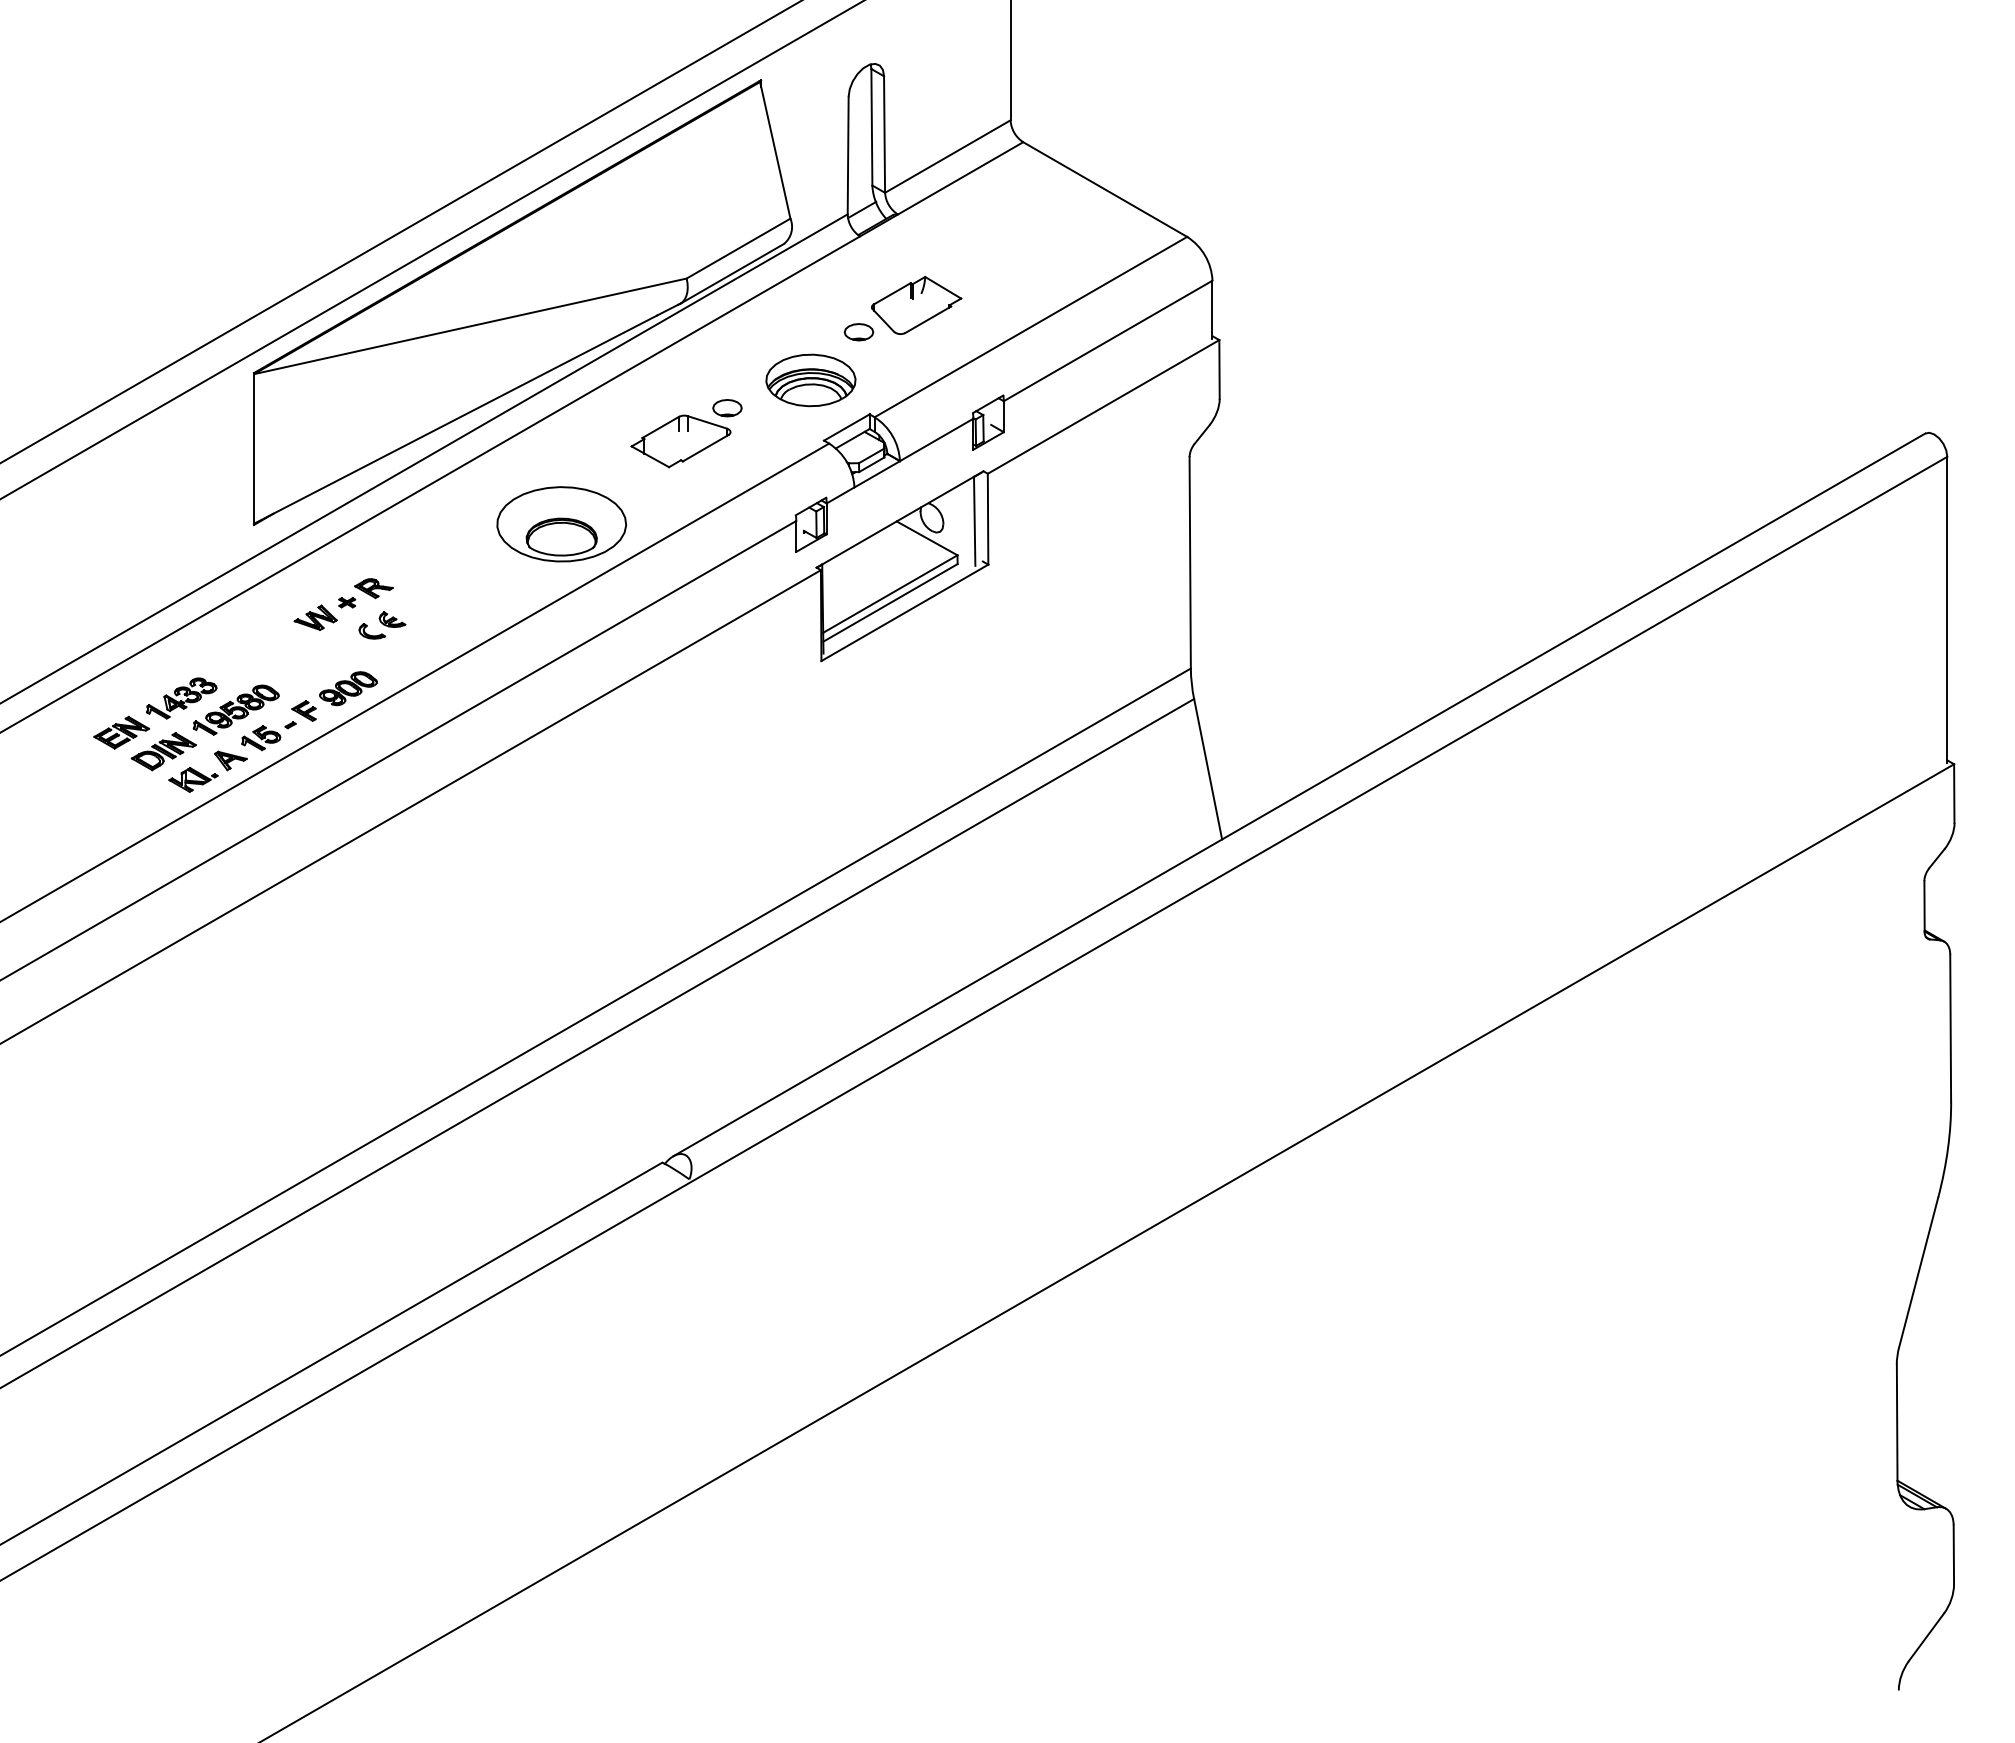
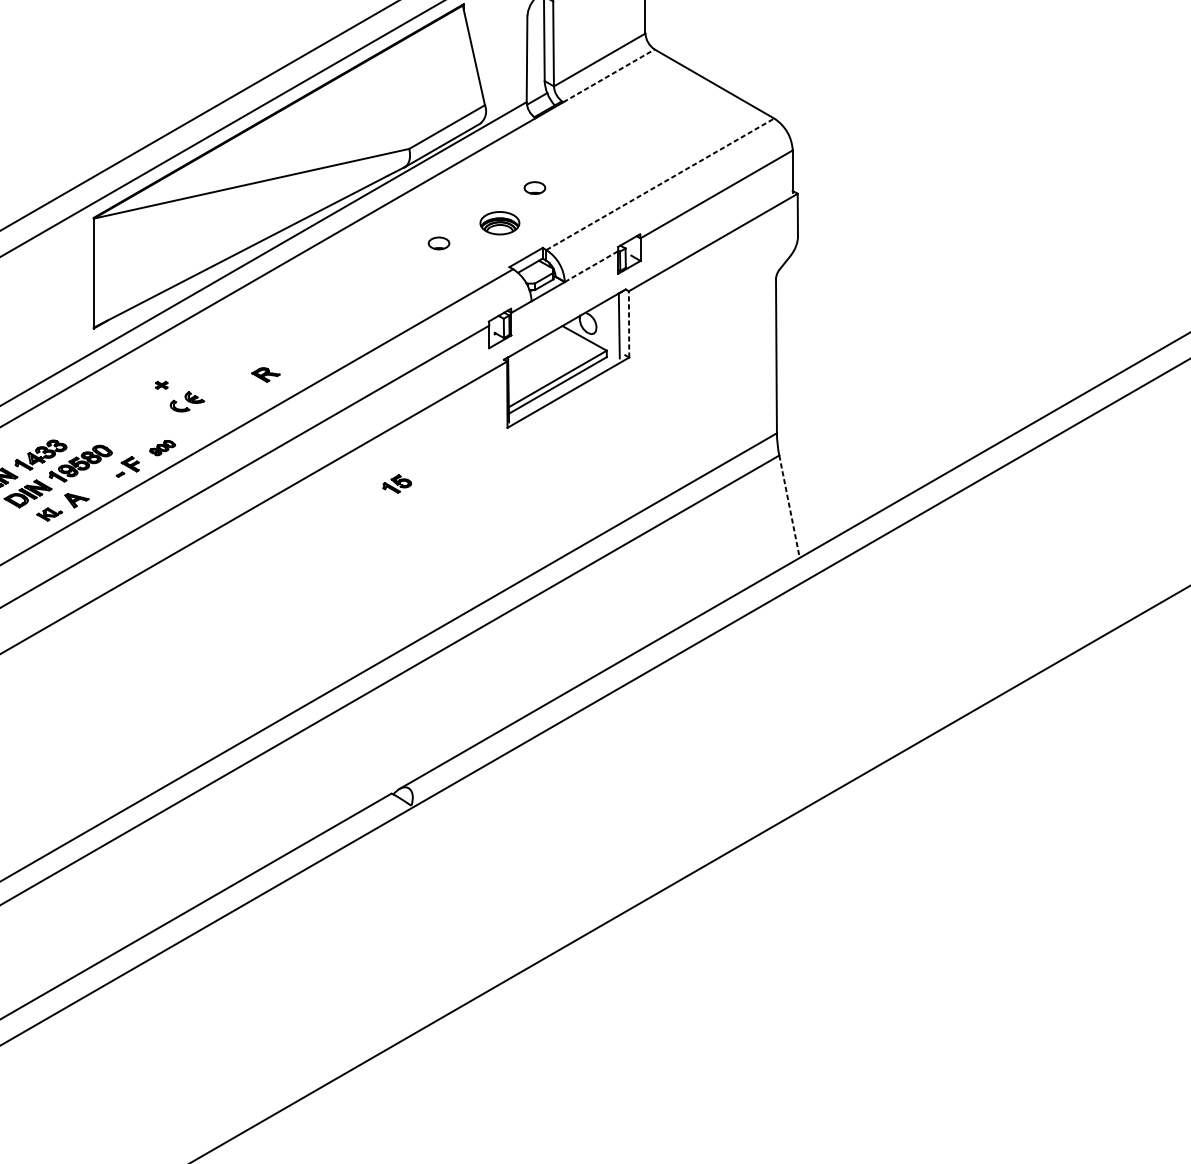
line: (961, 178) -> (609, 75), solid -> dashed
part: (916, 304) -> (576, 167), removed
line: (1031, 326) -> (660, 183), solid -> dashed
part: (810, 380) -> (499, 223), size x0.6
line: (937, 439) -> (592, 266), solid -> dashed
part: (680, 441) -> (404, 267), removed
line: (988, 518) -> (629, 323), solid -> dashed
part: (561, 524) -> (318, 328), removed
part: (373, 588) -> (265, 374), moved
part: (315, 617) -> (138, 396), removed
part: (348, 688) -> (162, 447), size x0.6
part: (261, 738) -> (397, 484), moved
line: (1208, 769) -> (789, 506), solid -> dashed
part: (193, 779) -> (49, 514), size x0.7

